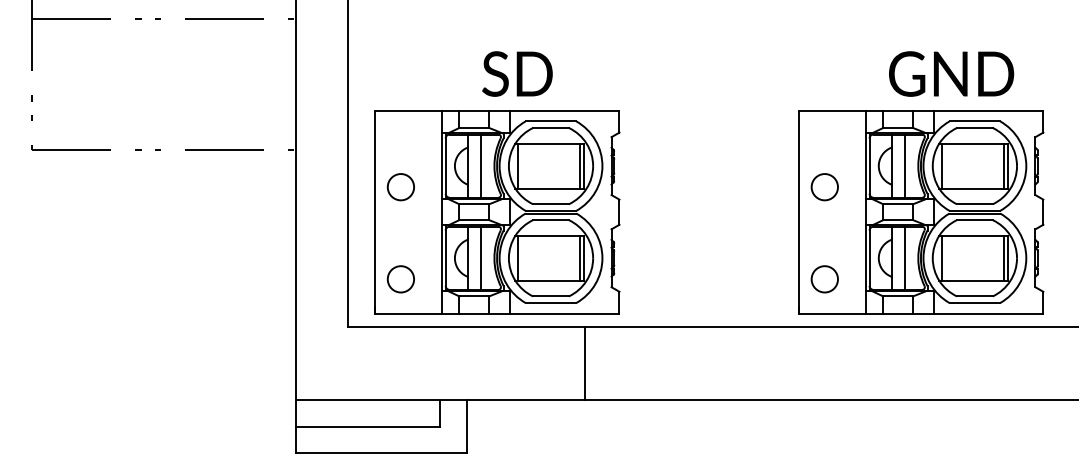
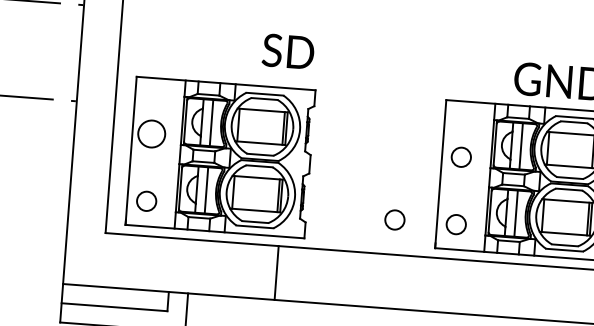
text: (517, 73) -> (288, 51), moved
circle: (400, 187) -> (151, 134), size x1.4
circle: (740, 279) -> (394, 220), added

